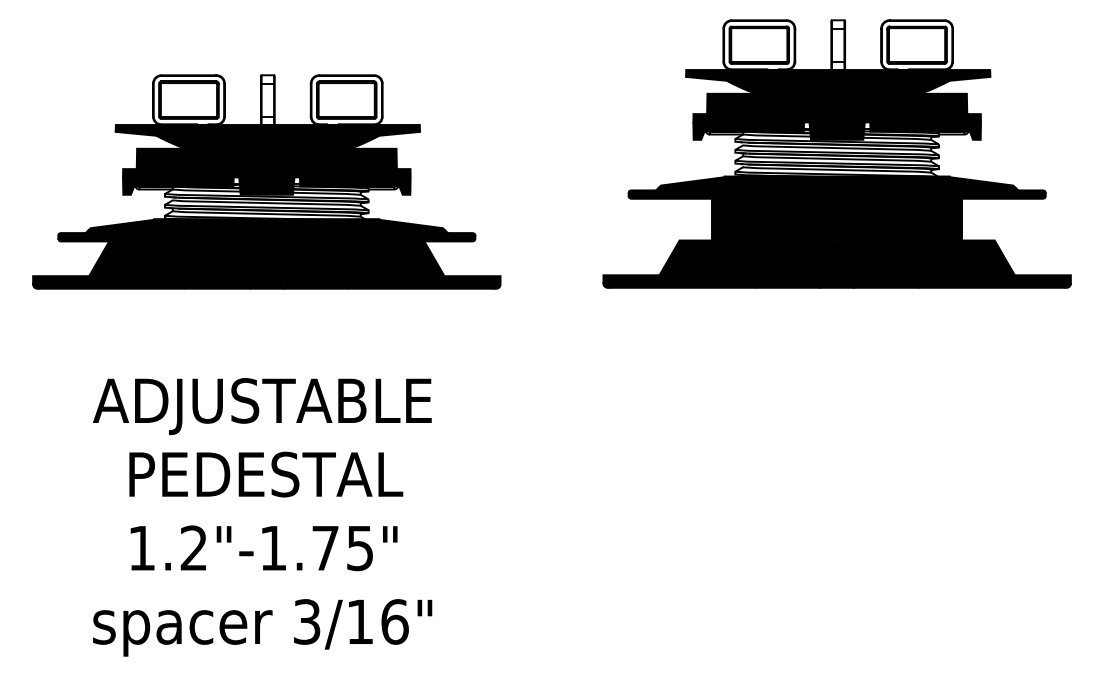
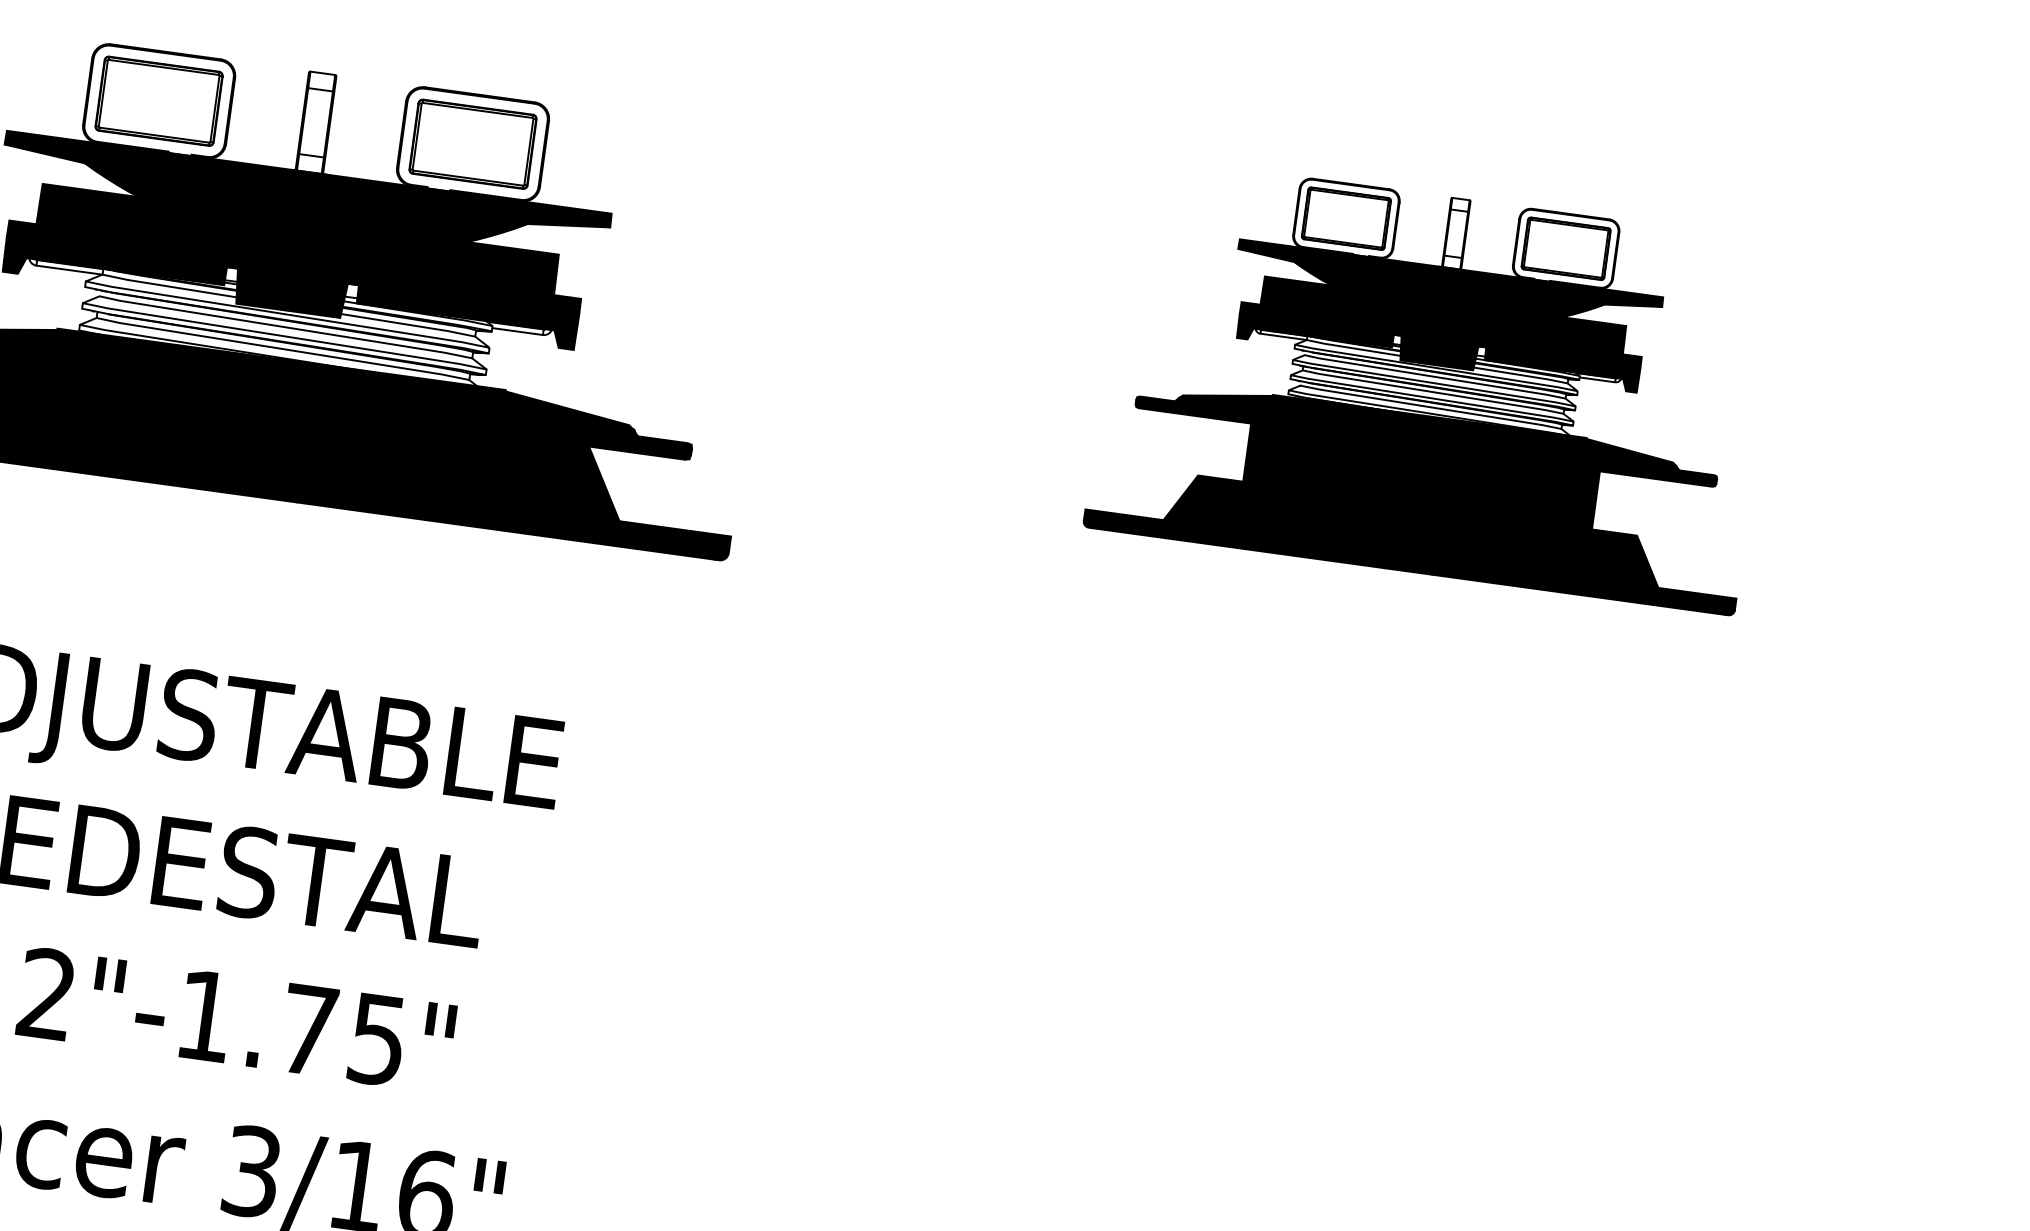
part: (836, 153) -> (1432, 383), size x0.7

